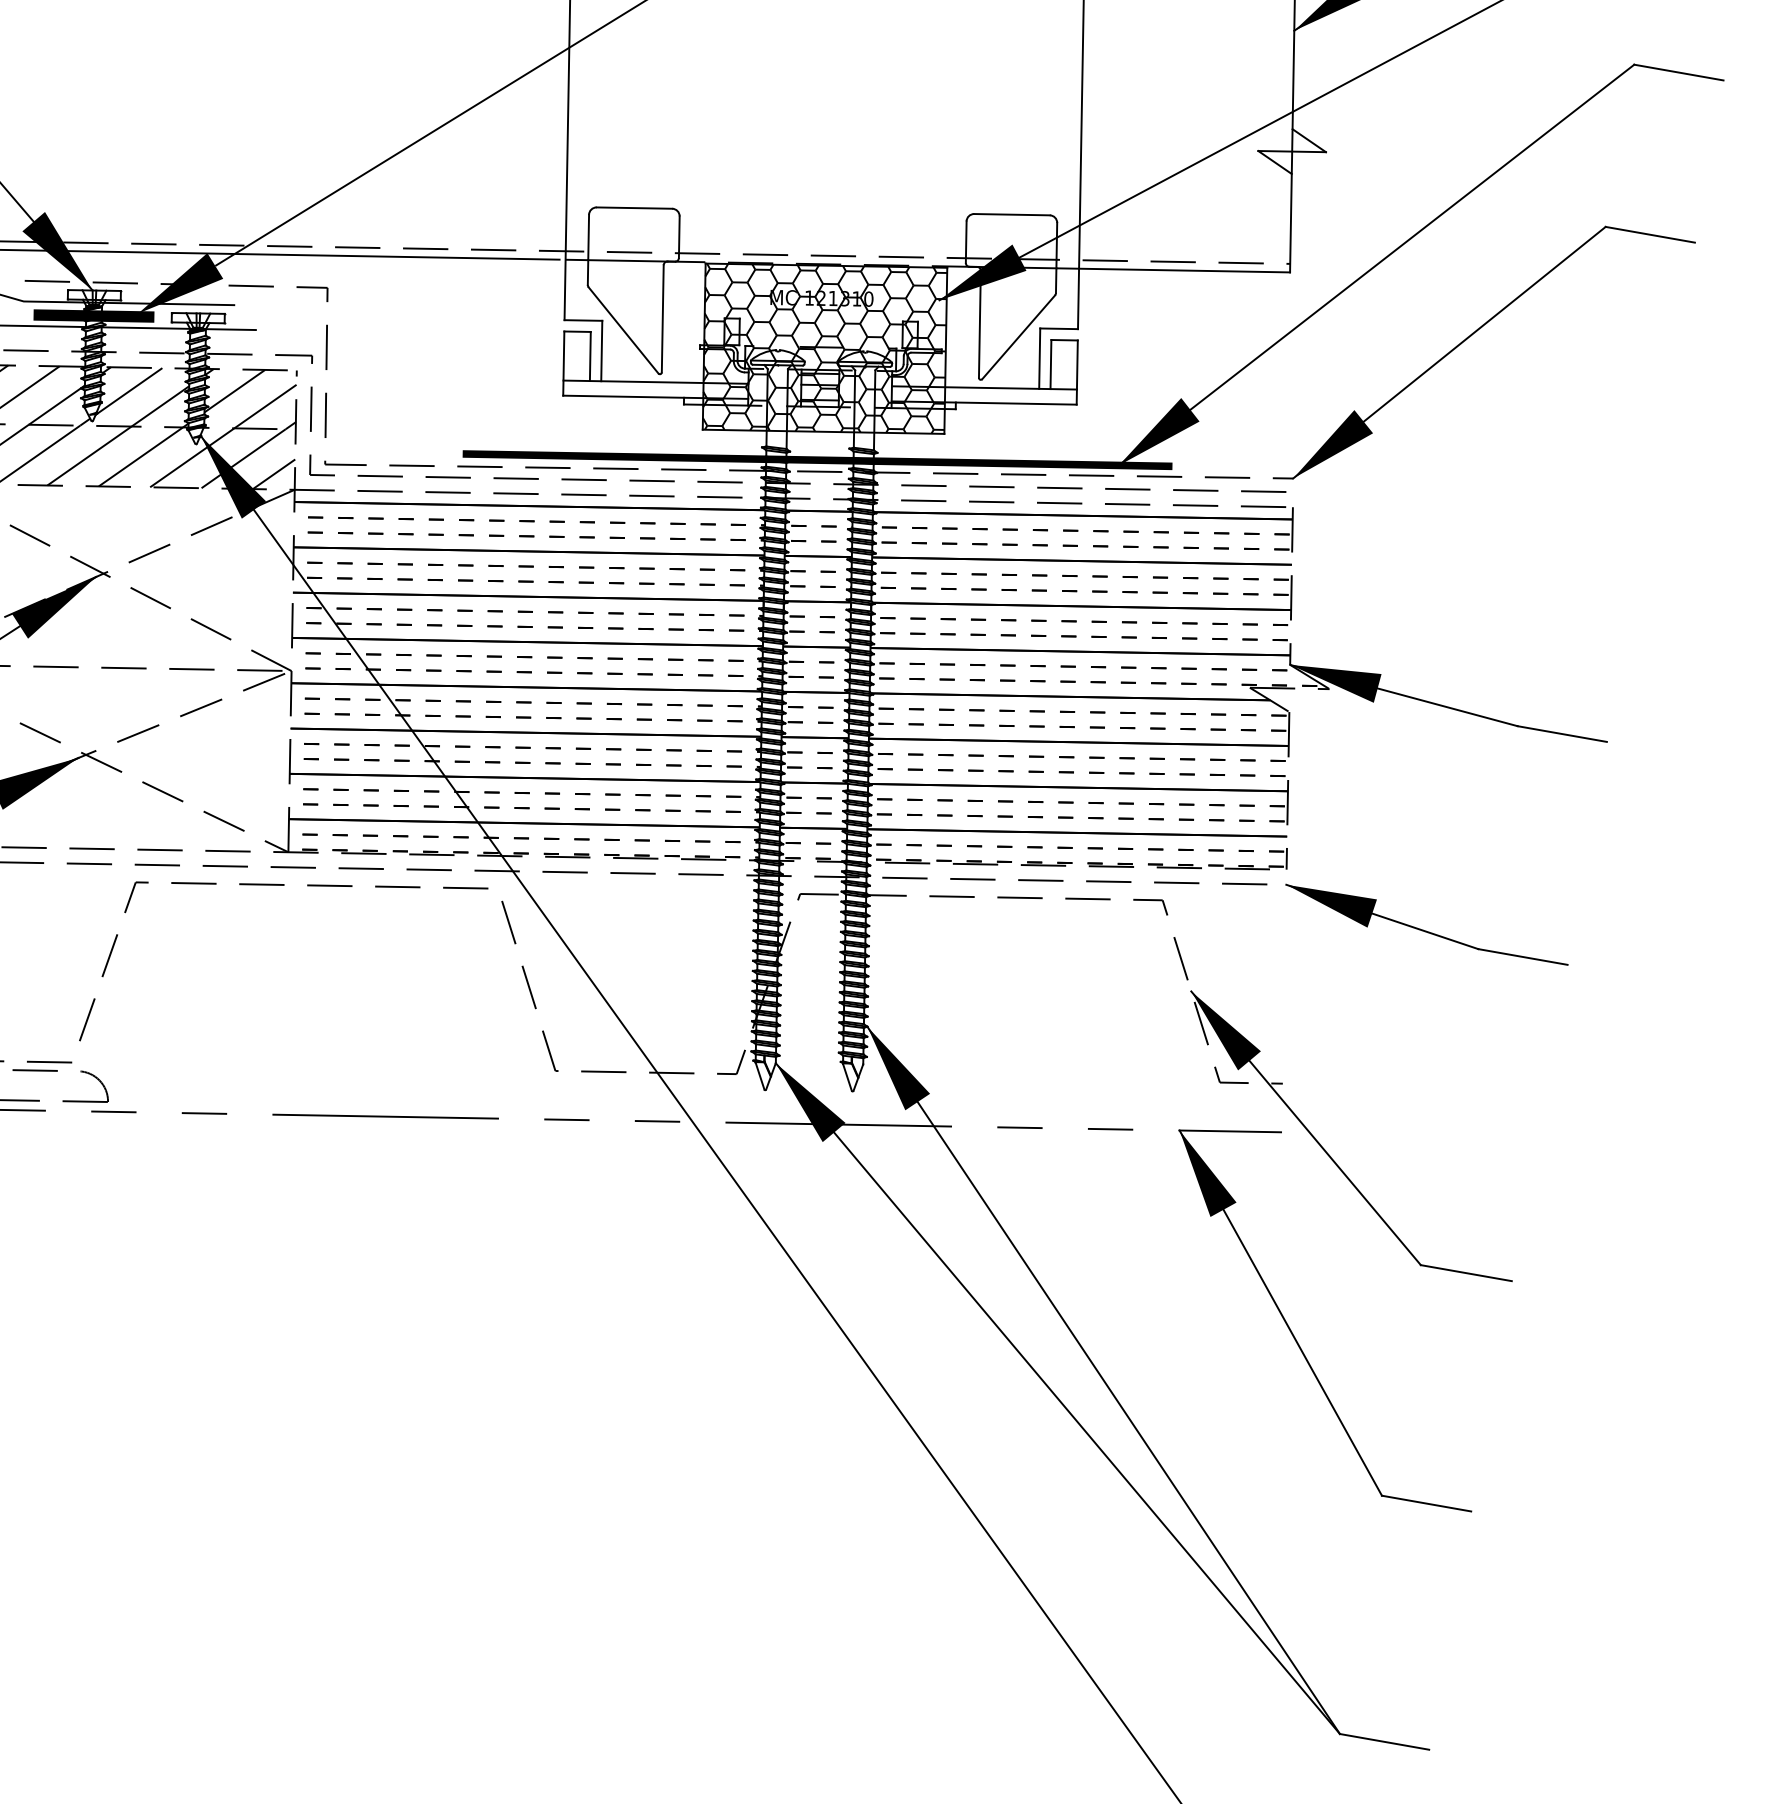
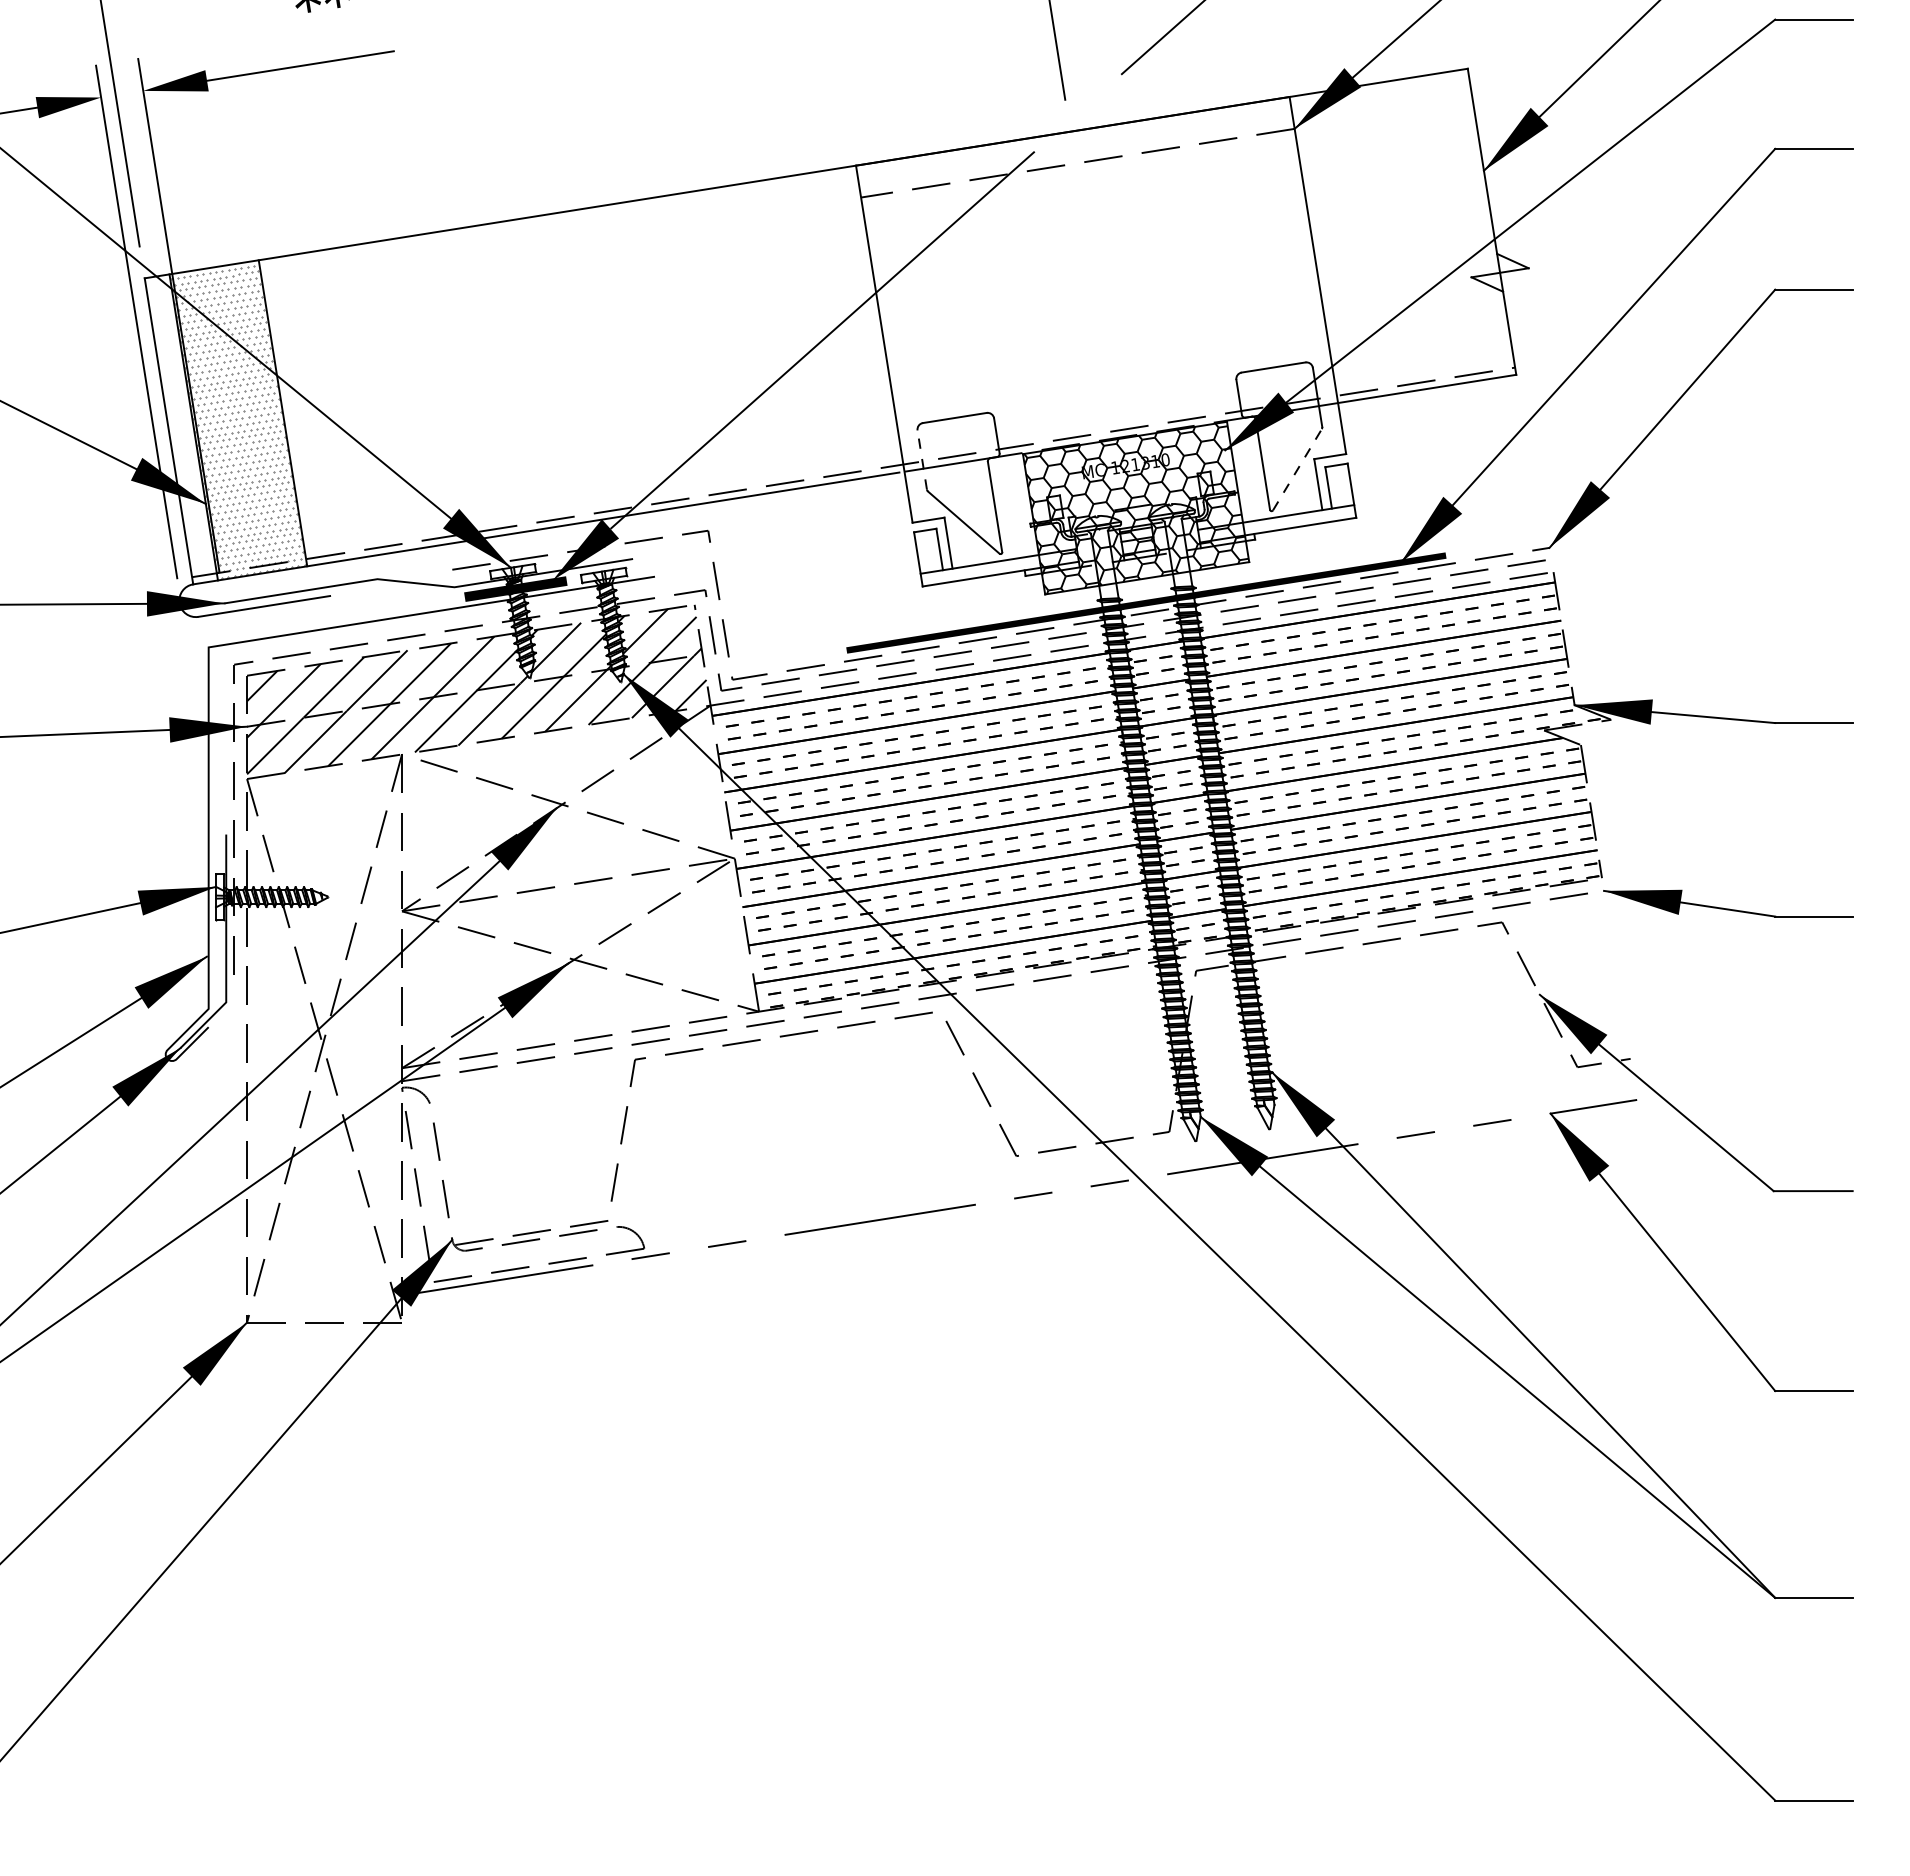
line: (588, 250) -> (922, 460), solid -> dashed
line: (1018, 337) -> (1297, 469), solid -> dashed

